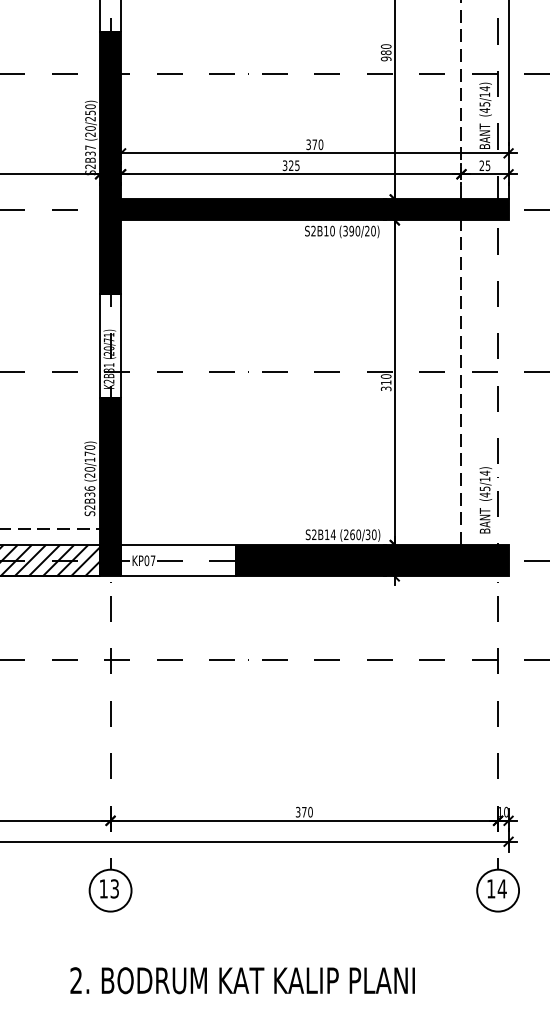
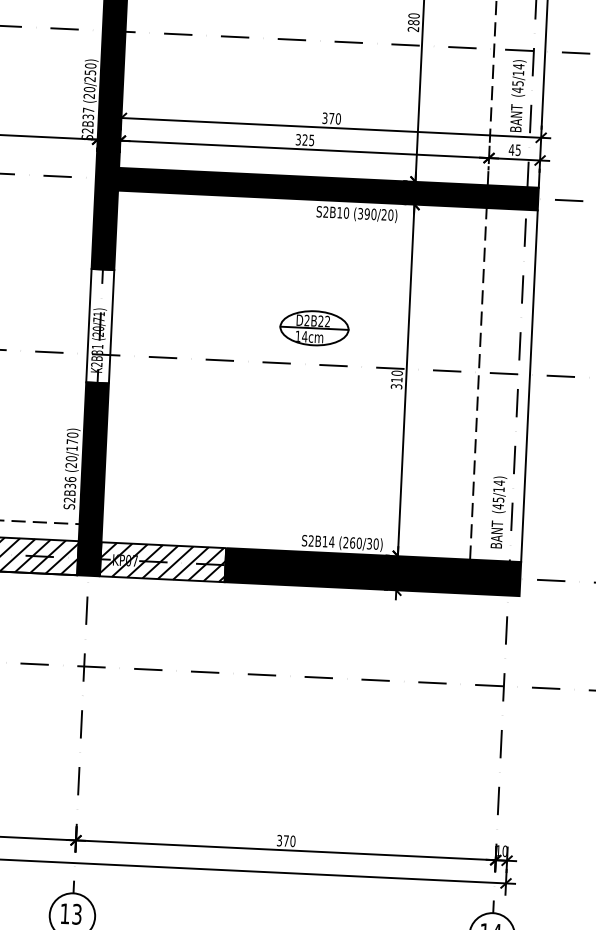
text: (386, 58) -> (413, 28), 980 -> 280
text: (481, 165) -> (511, 149), 25 -> 45
part: (307, 338) -> (313, 328), added
line: (508, 382) -> (529, 386), added
hatch: (178, 560) -> (162, 561), added

